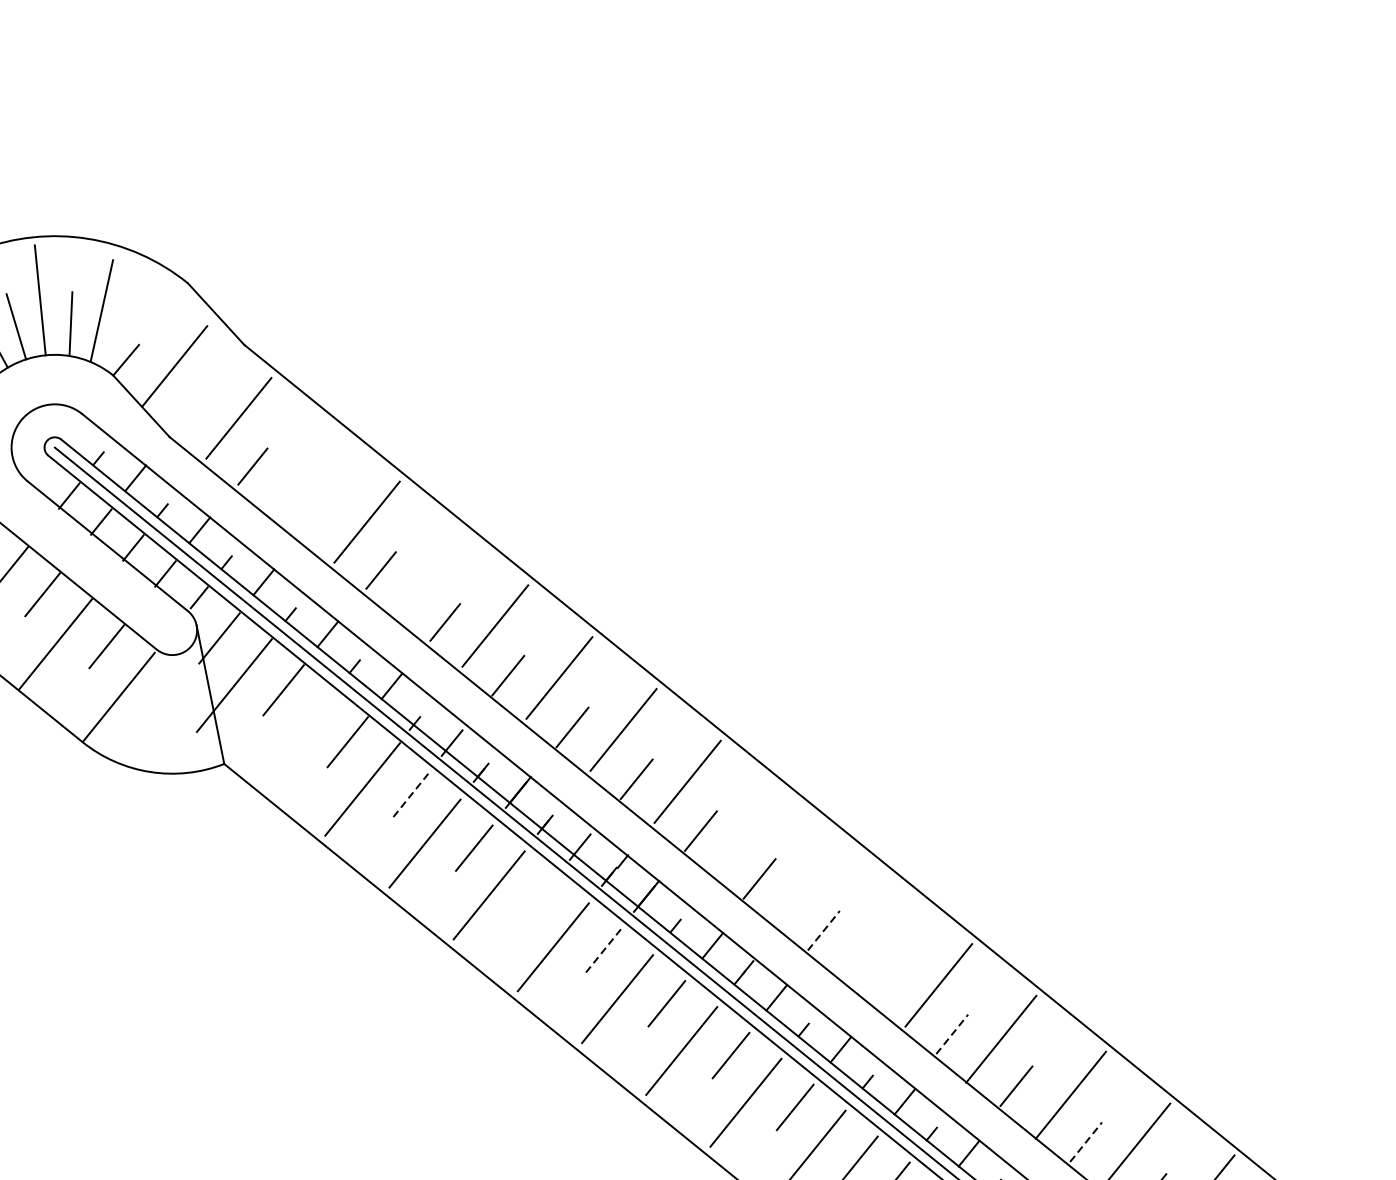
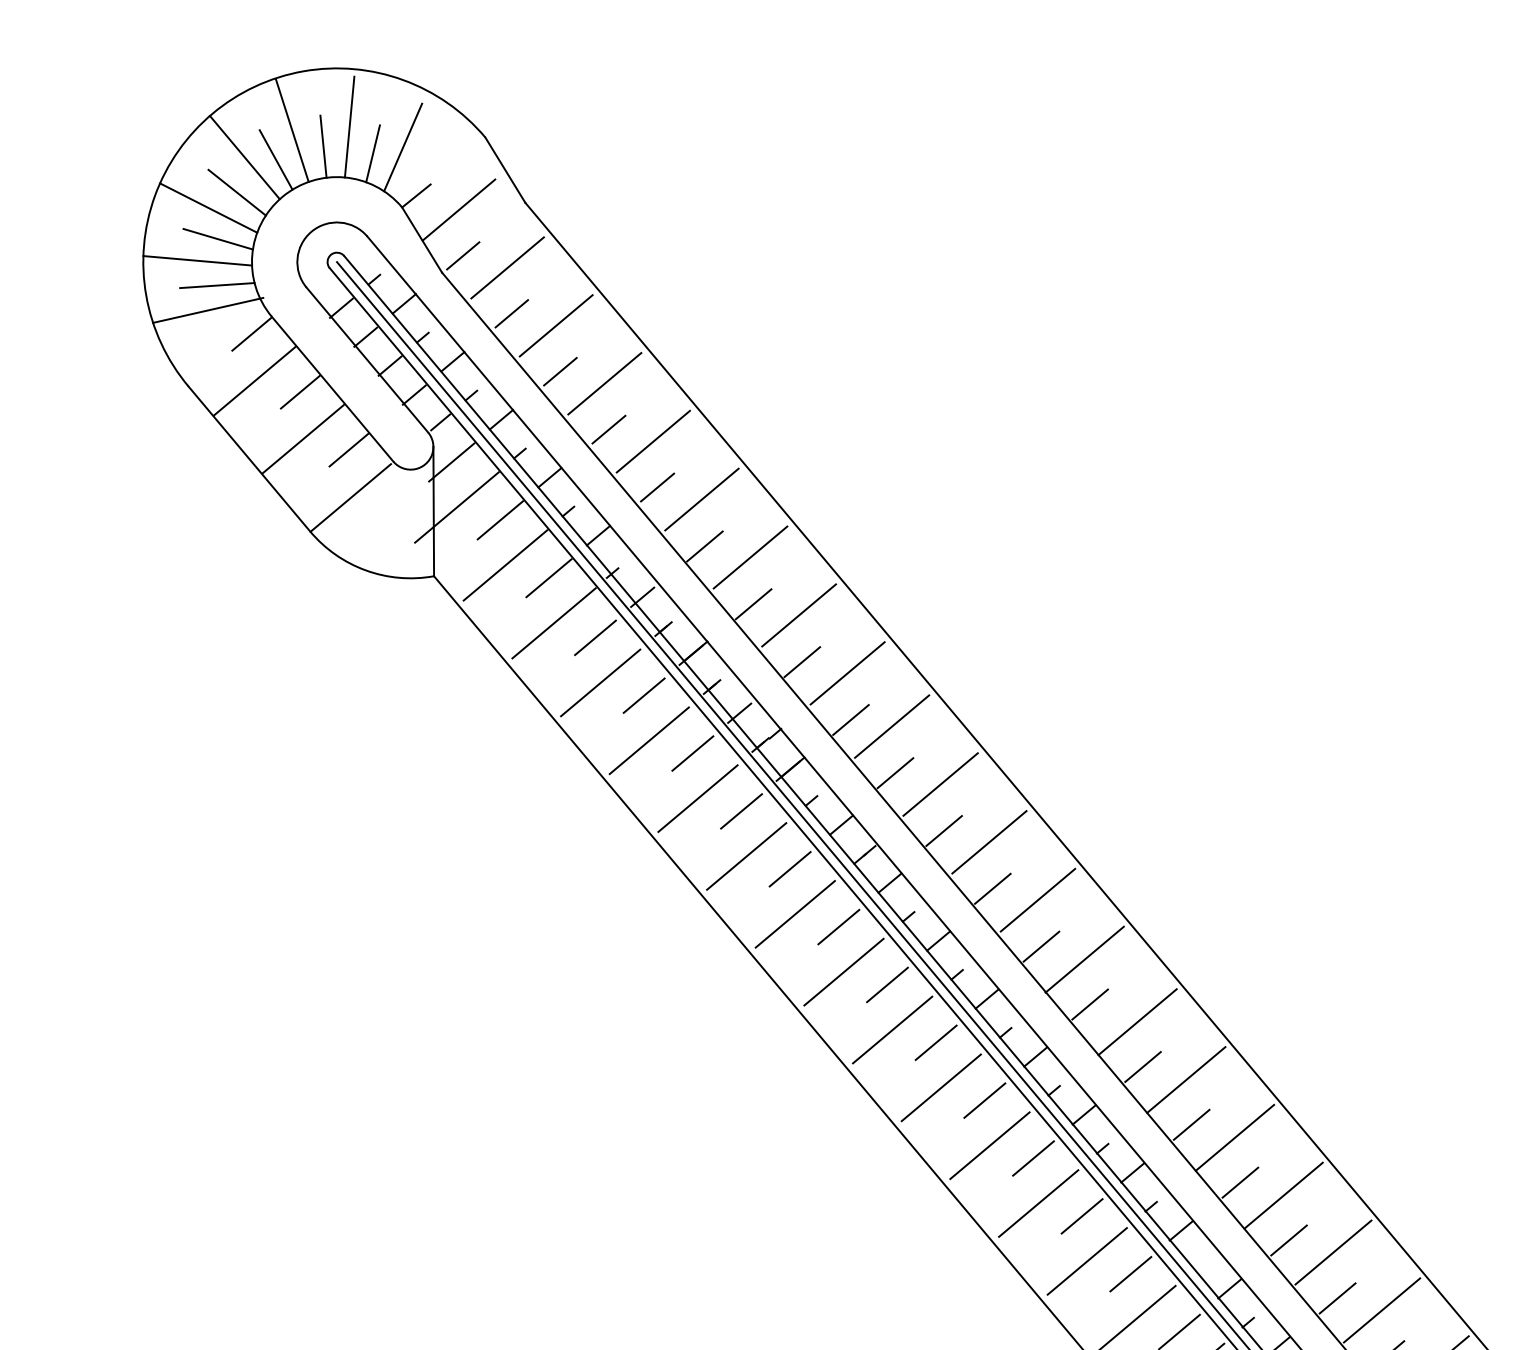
line: (189, 414) -> (463, 255), added
line: (302, 470) -> (555, 325), added
line: (317, 518) -> (560, 371), added
line: (430, 574) -> (652, 441), added
line: (298, 737) -> (505, 565), added
line: (410, 796) -> (595, 637), dashed -> solid
line: (746, 829) -> (892, 726), added
line: (810, 881) -> (940, 784), added
line: (538, 900) -> (692, 753), added
line: (824, 930) -> (944, 830), dashed -> solid
line: (874, 933) -> (989, 842), added
line: (602, 952) -> (741, 811), dashed -> solid
line: (887, 982) -> (992, 888), added
line: (952, 1034) -> (1041, 946), dashed -> solid
line: (1086, 1141) -> (1143, 1066), dashed -> solid

